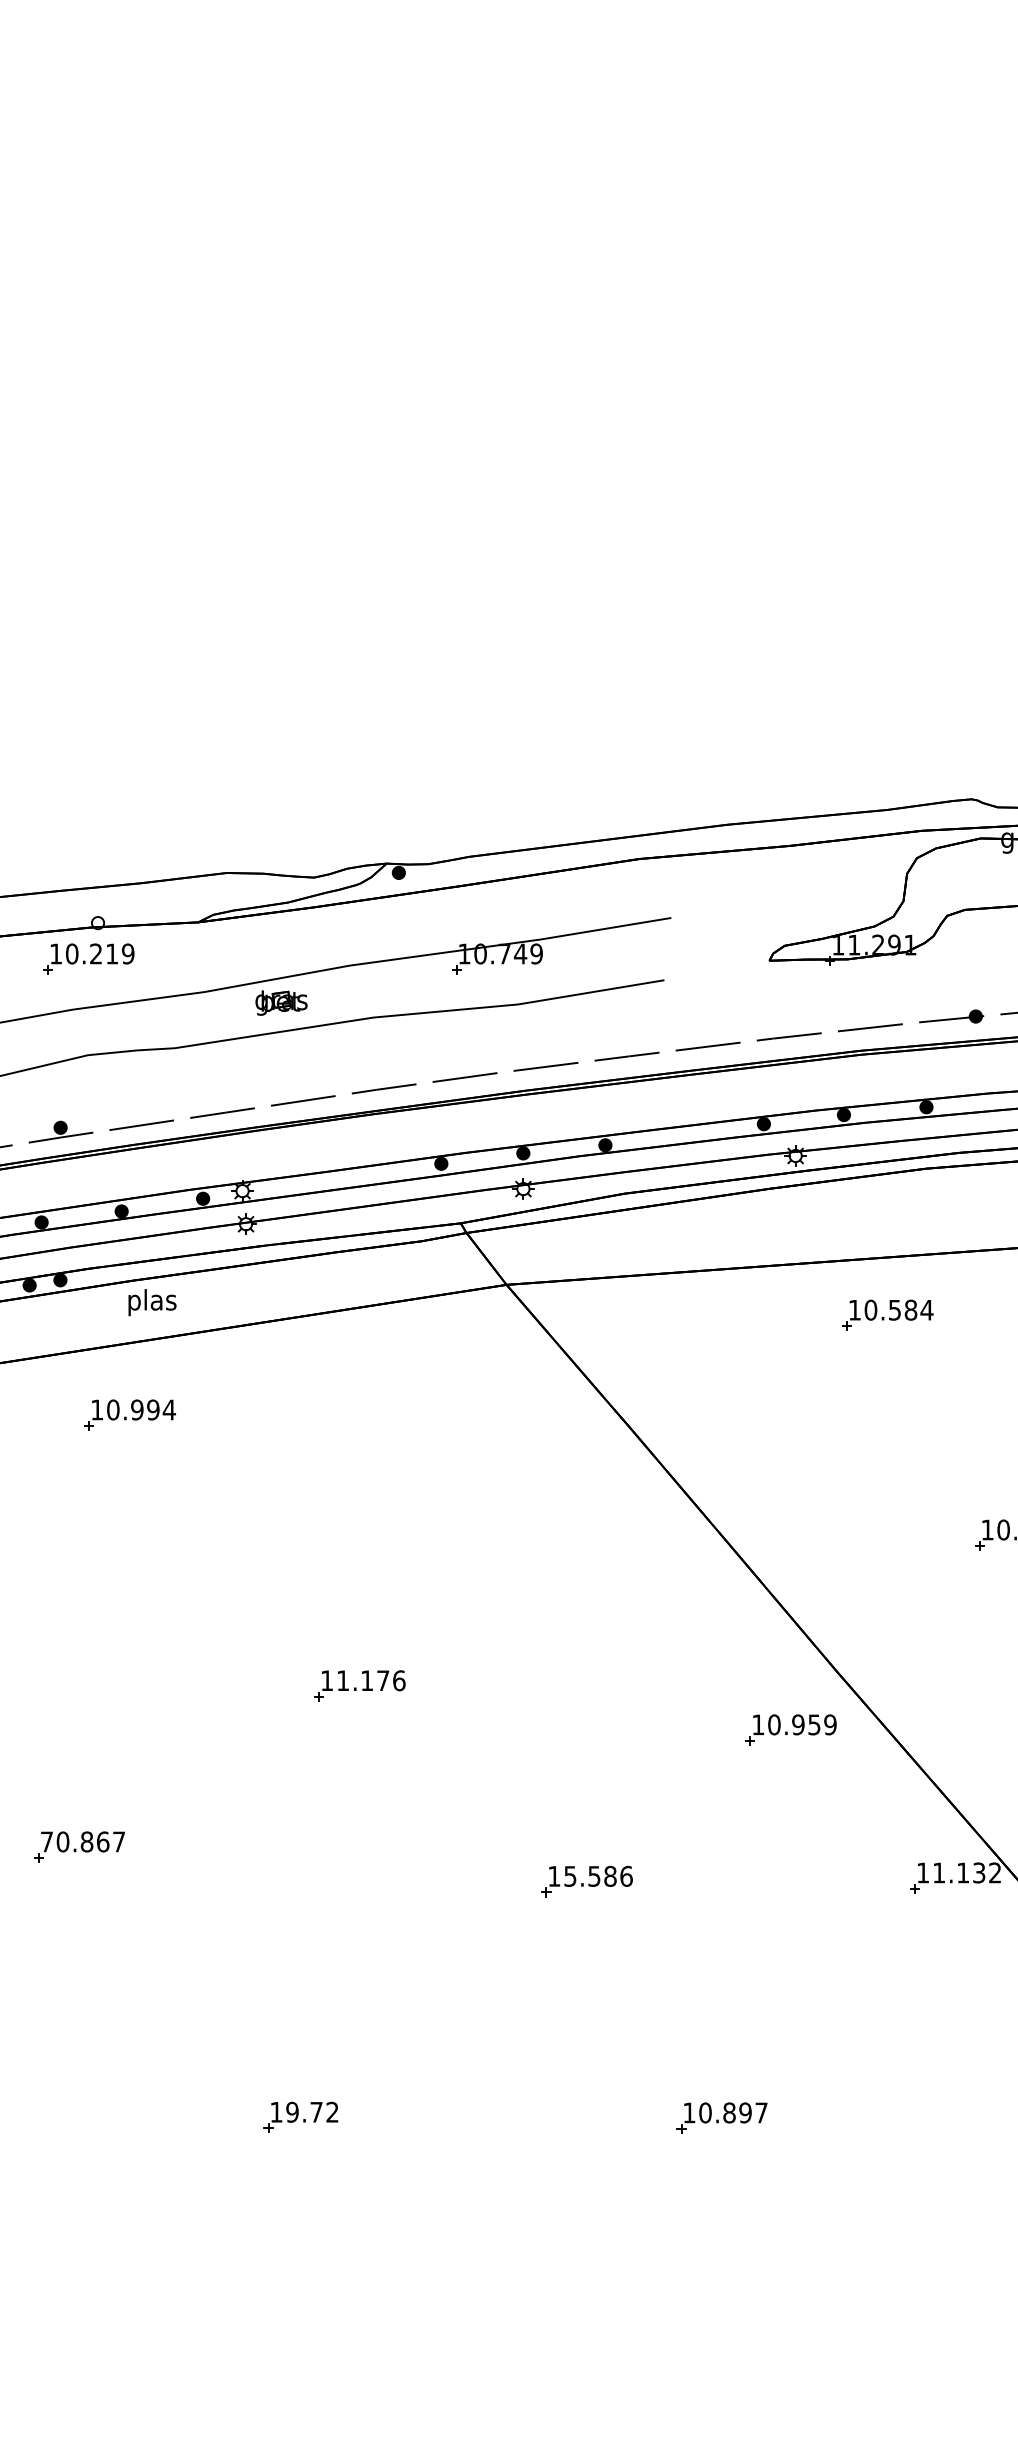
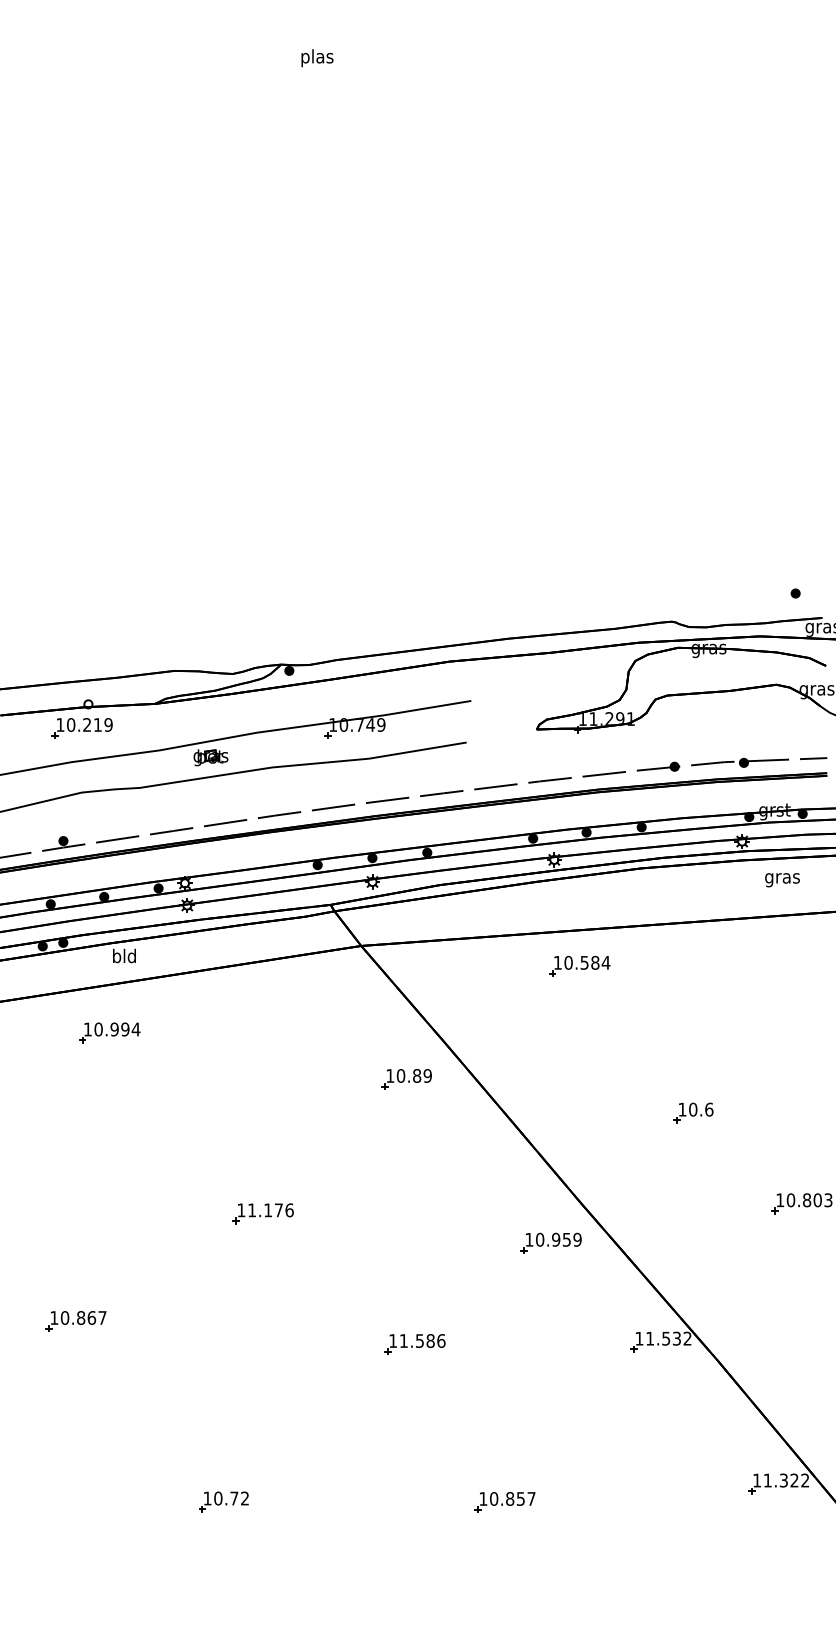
text: (152, 1302) -> (124, 957), plas -> bld
part: (887, 1314) -> (579, 965), moved
part: (574, 1484) -> (406, 1079), added
text: (47, 1841) -> (54, 1317), 70.867 -> 10.867
text: (963, 1872) -> (666, 1338), 11.132 -> 11.532
text: (569, 1875) -> (403, 1340), 15.586 -> 11.586
text: (292, 2112) -> (218, 1498), 19.72 -> 10.72
text: (745, 2112) -> (520, 1498), 10.897 -> 10.857

